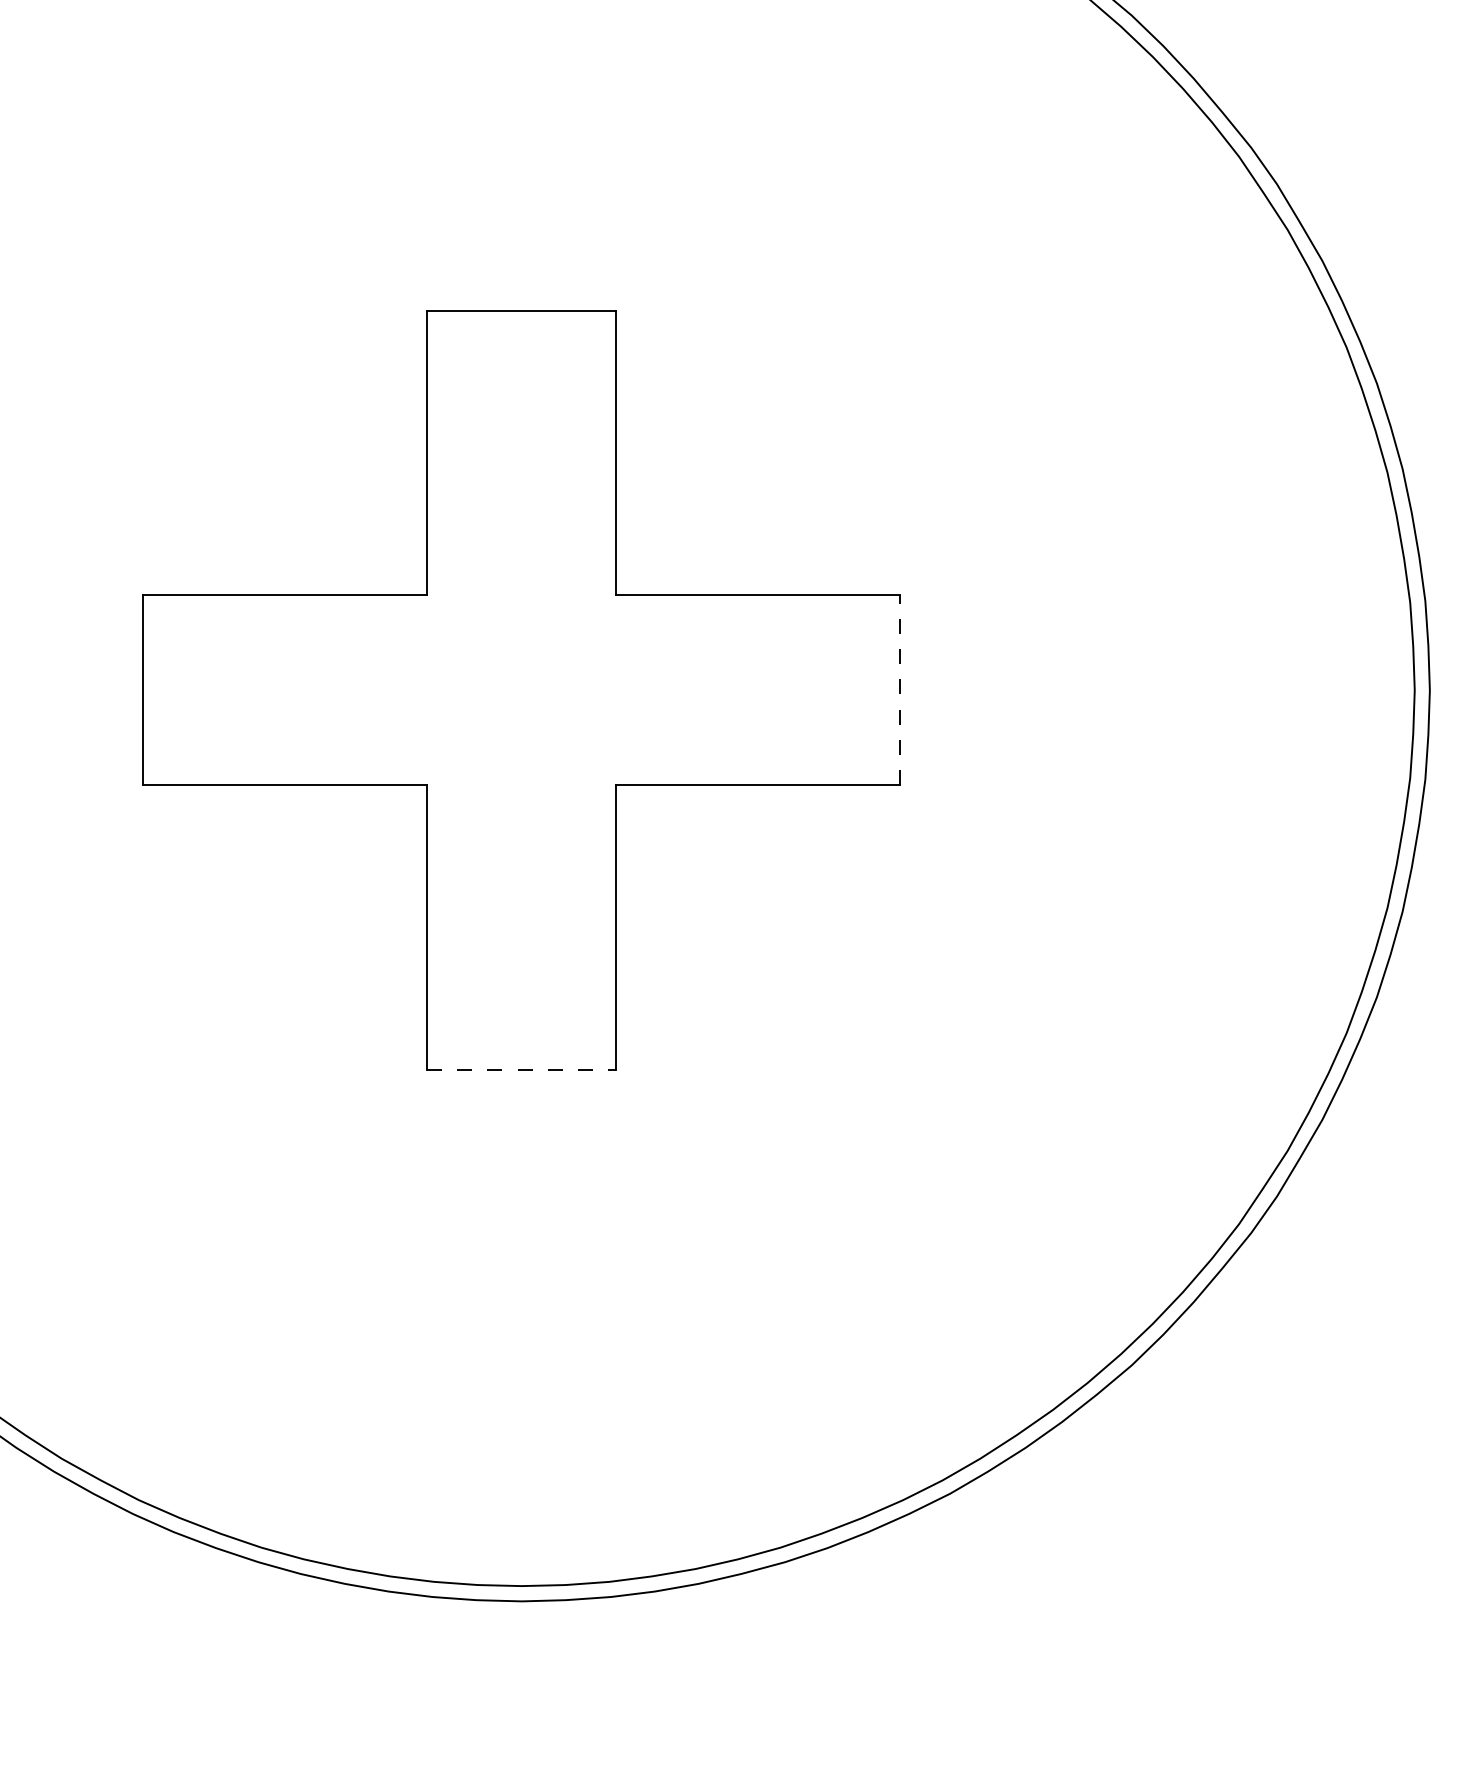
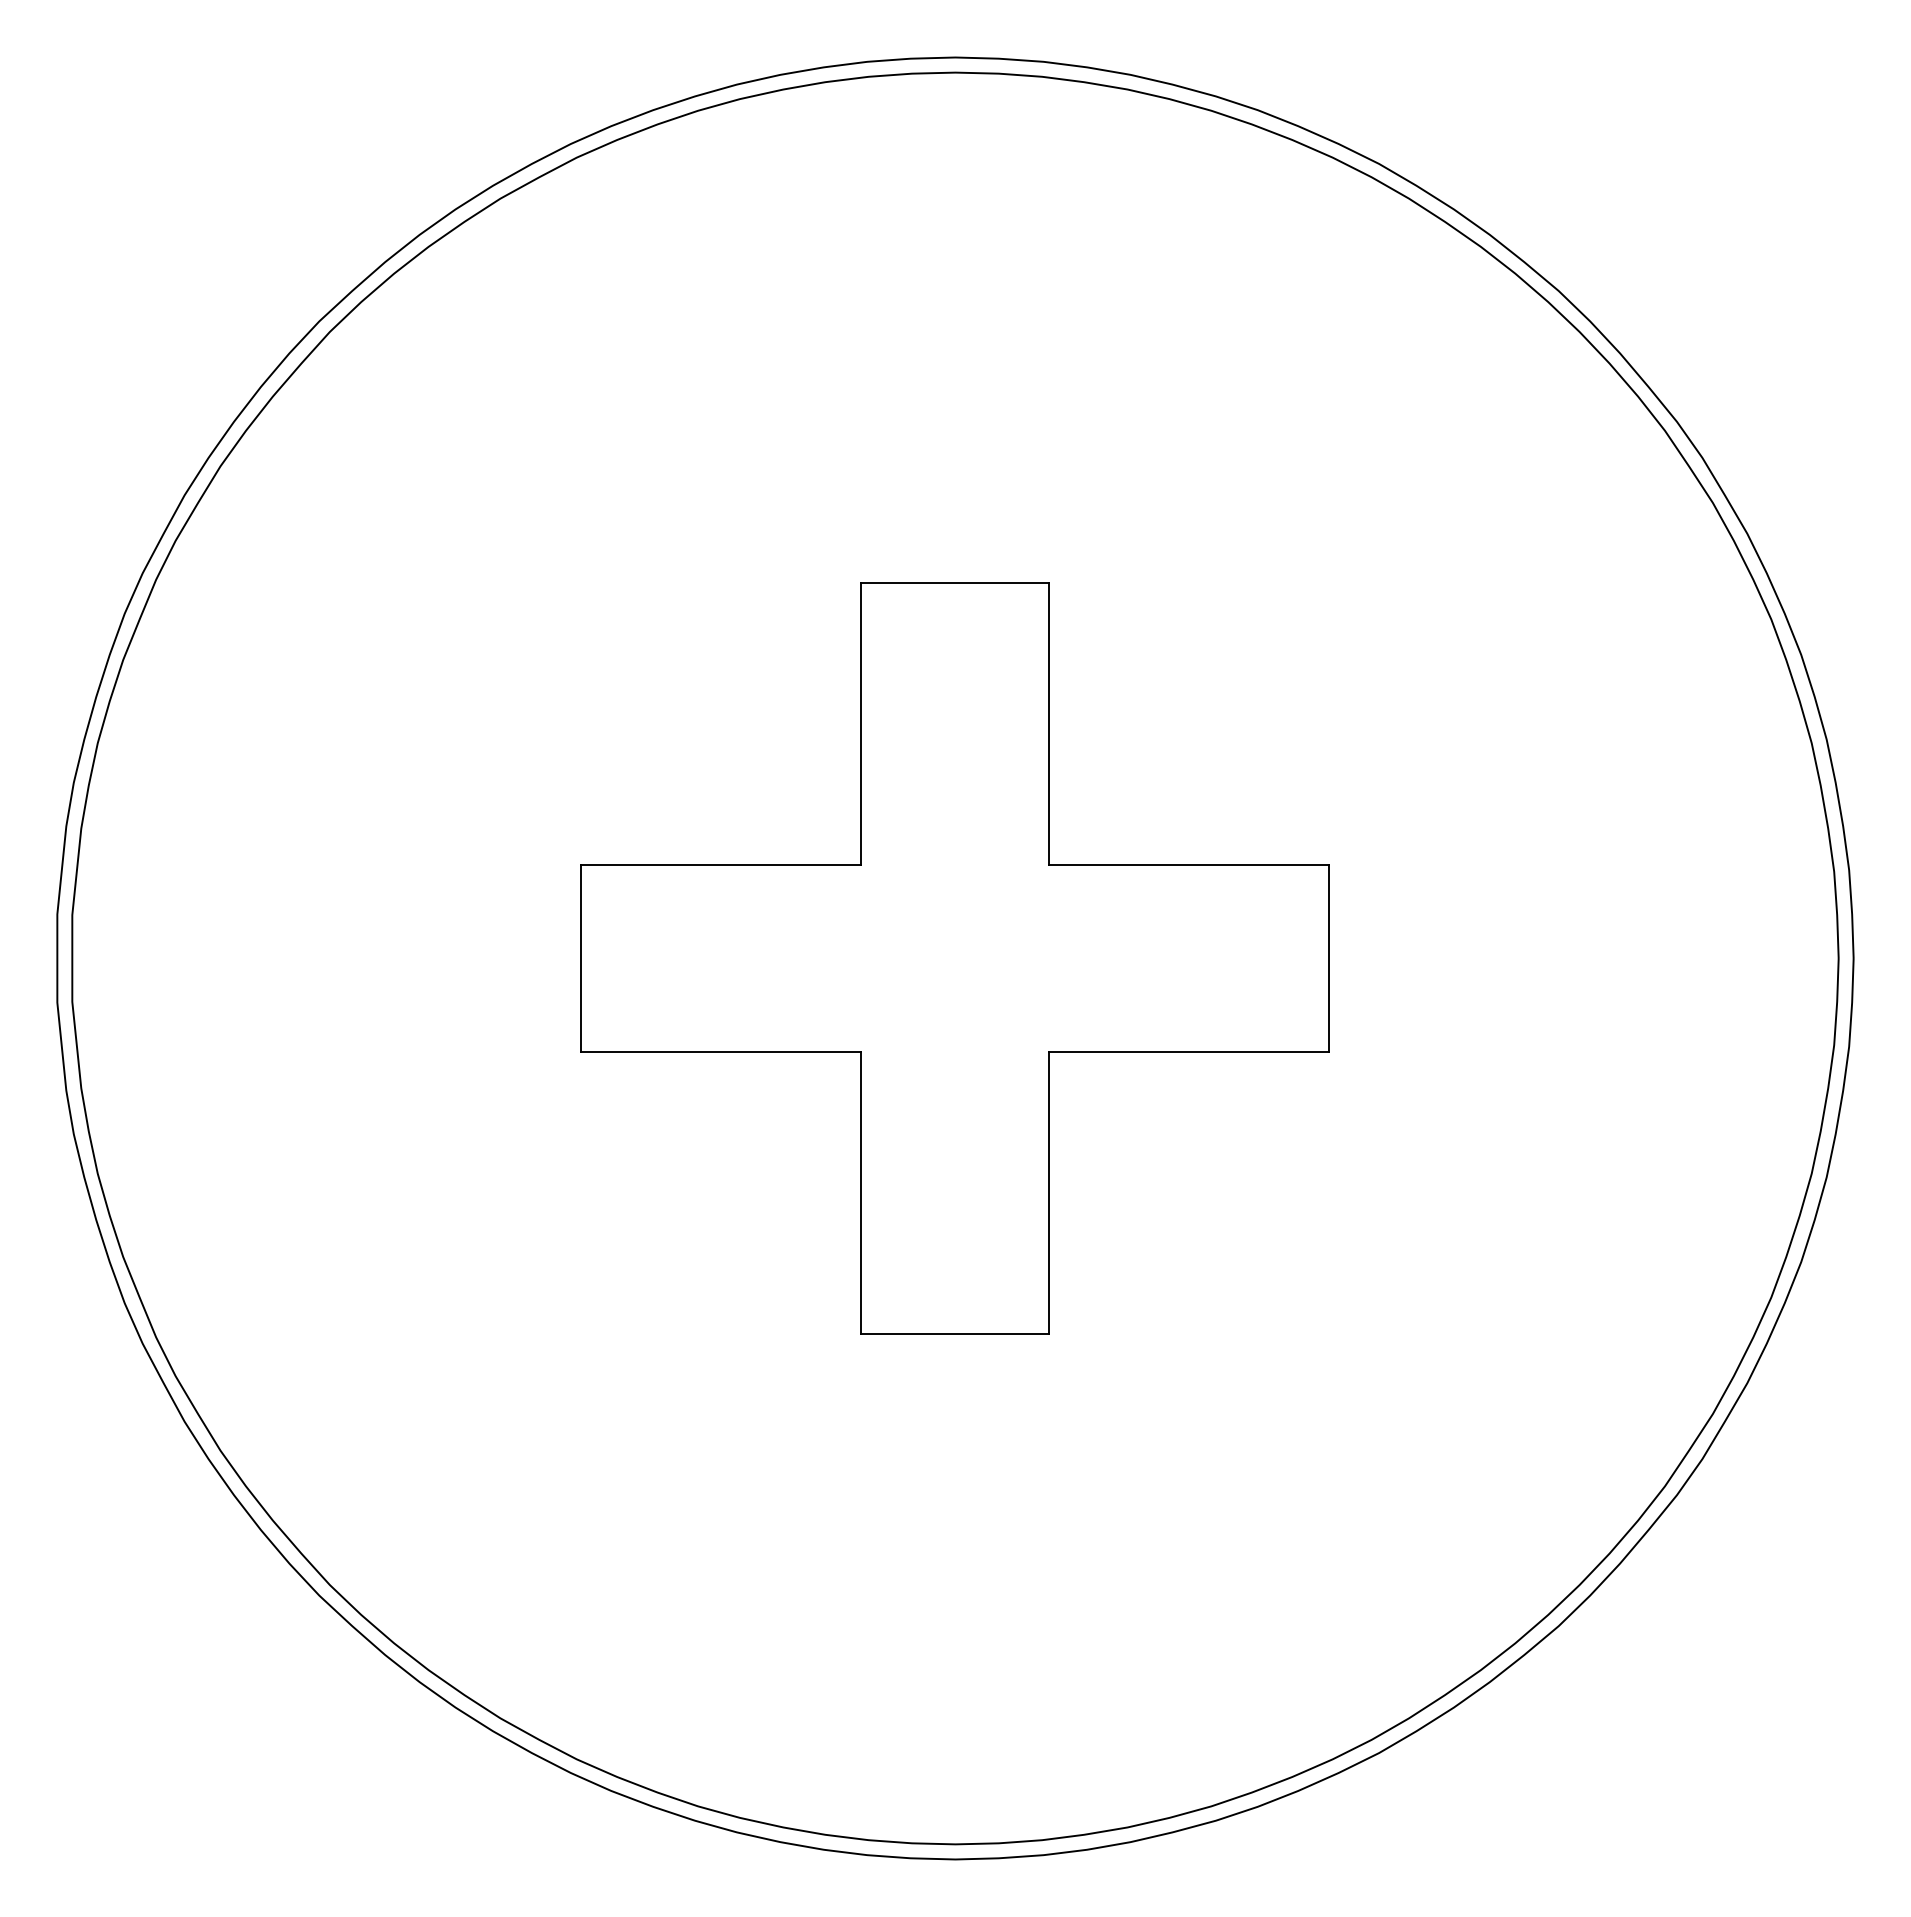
line: (899, 690) -> (1329, 958), dashed -> solid
line: (521, 1069) -> (955, 1333), dashed -> solid

